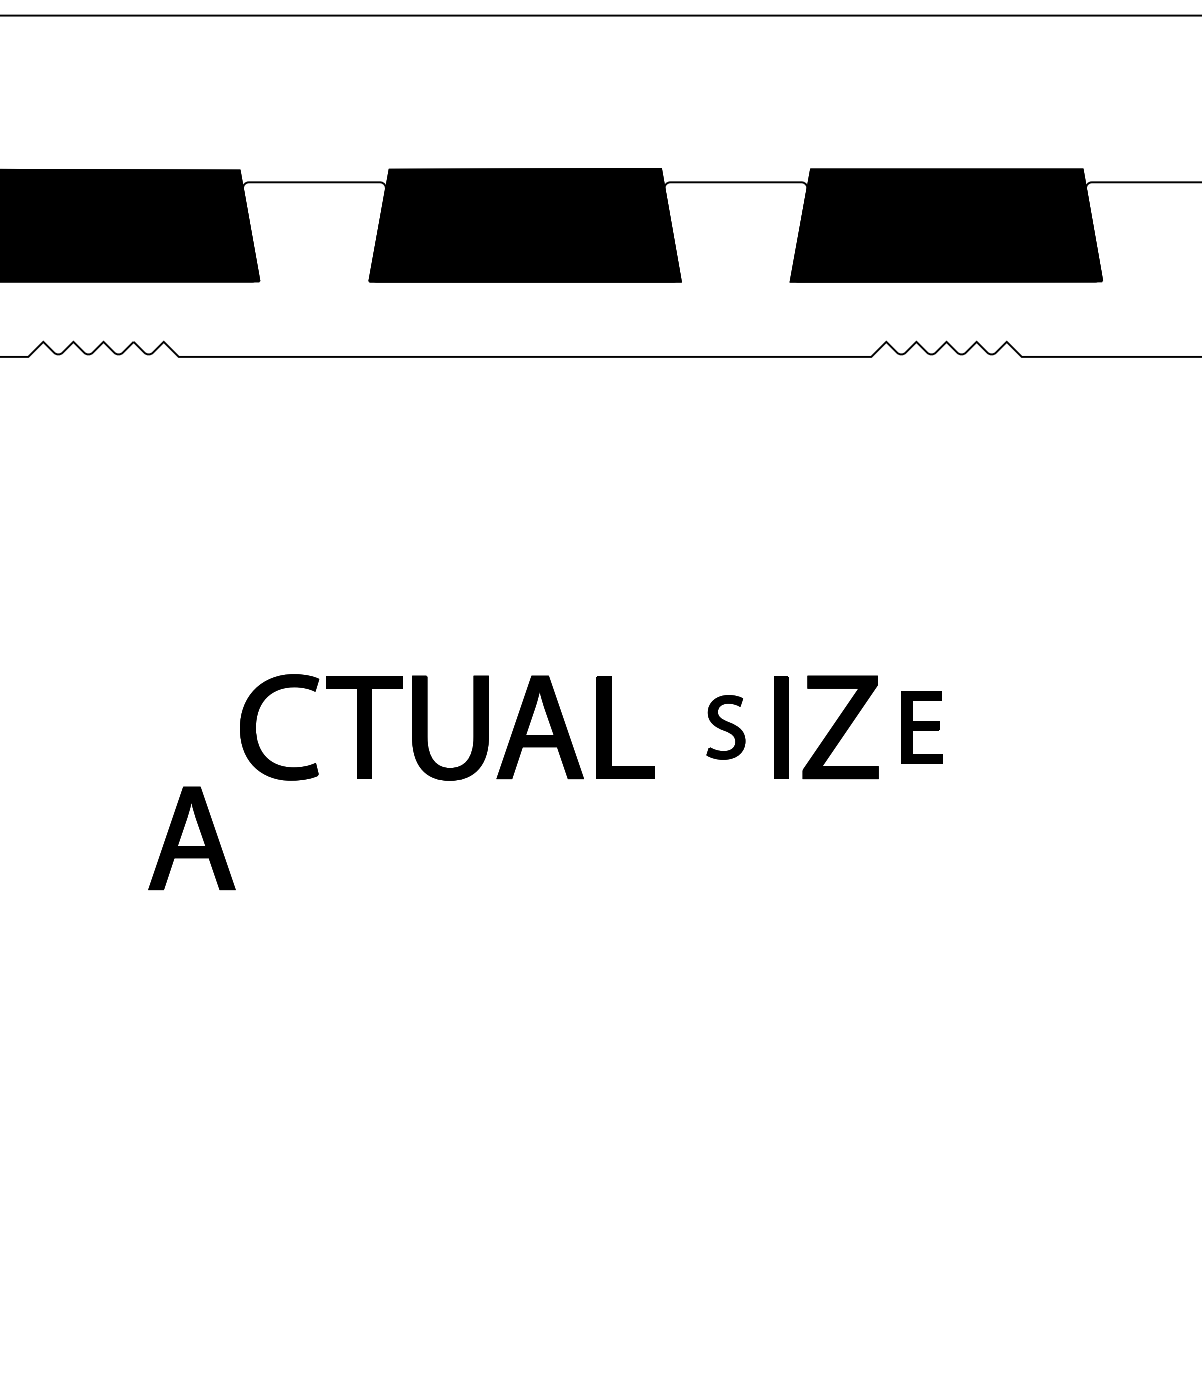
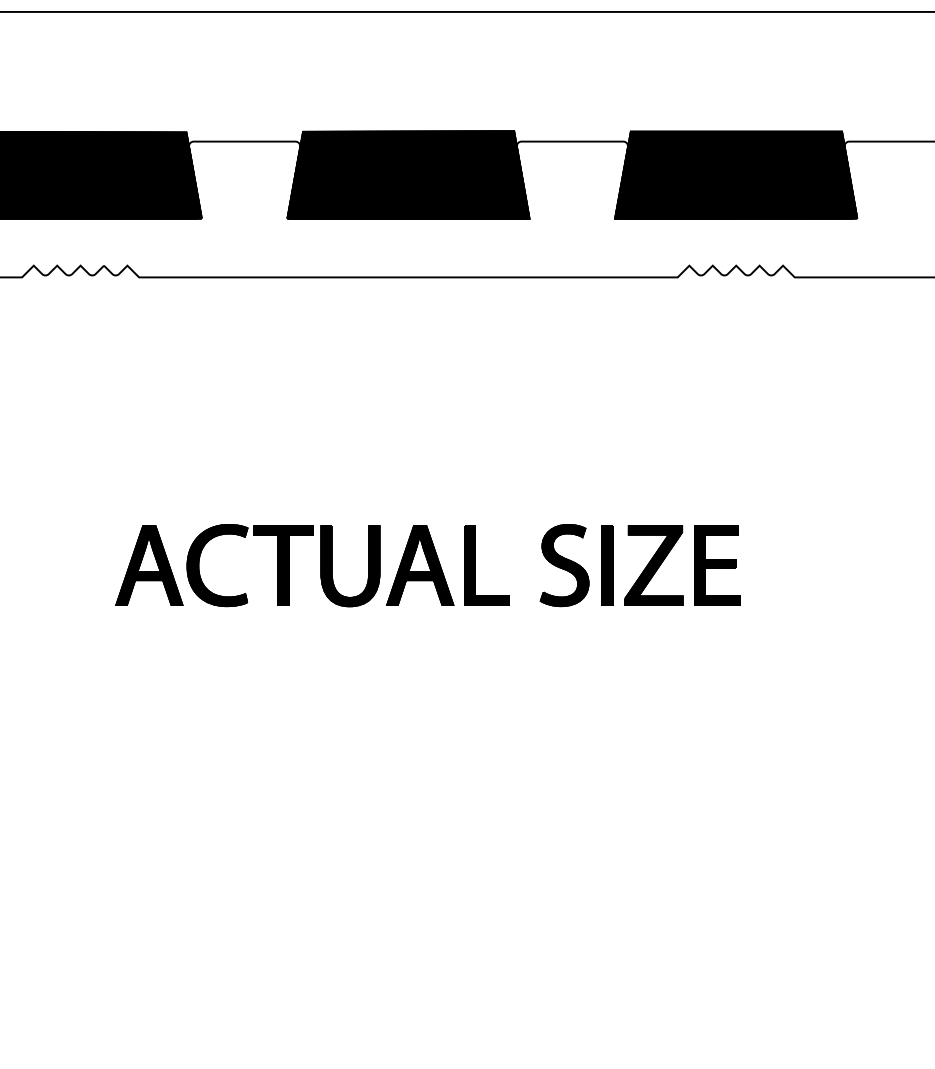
part: (725, 727) -> (564, 565), size x1.67
part: (922, 727) -> (717, 565), size x1.43
part: (191, 838) -> (149, 565), moved

